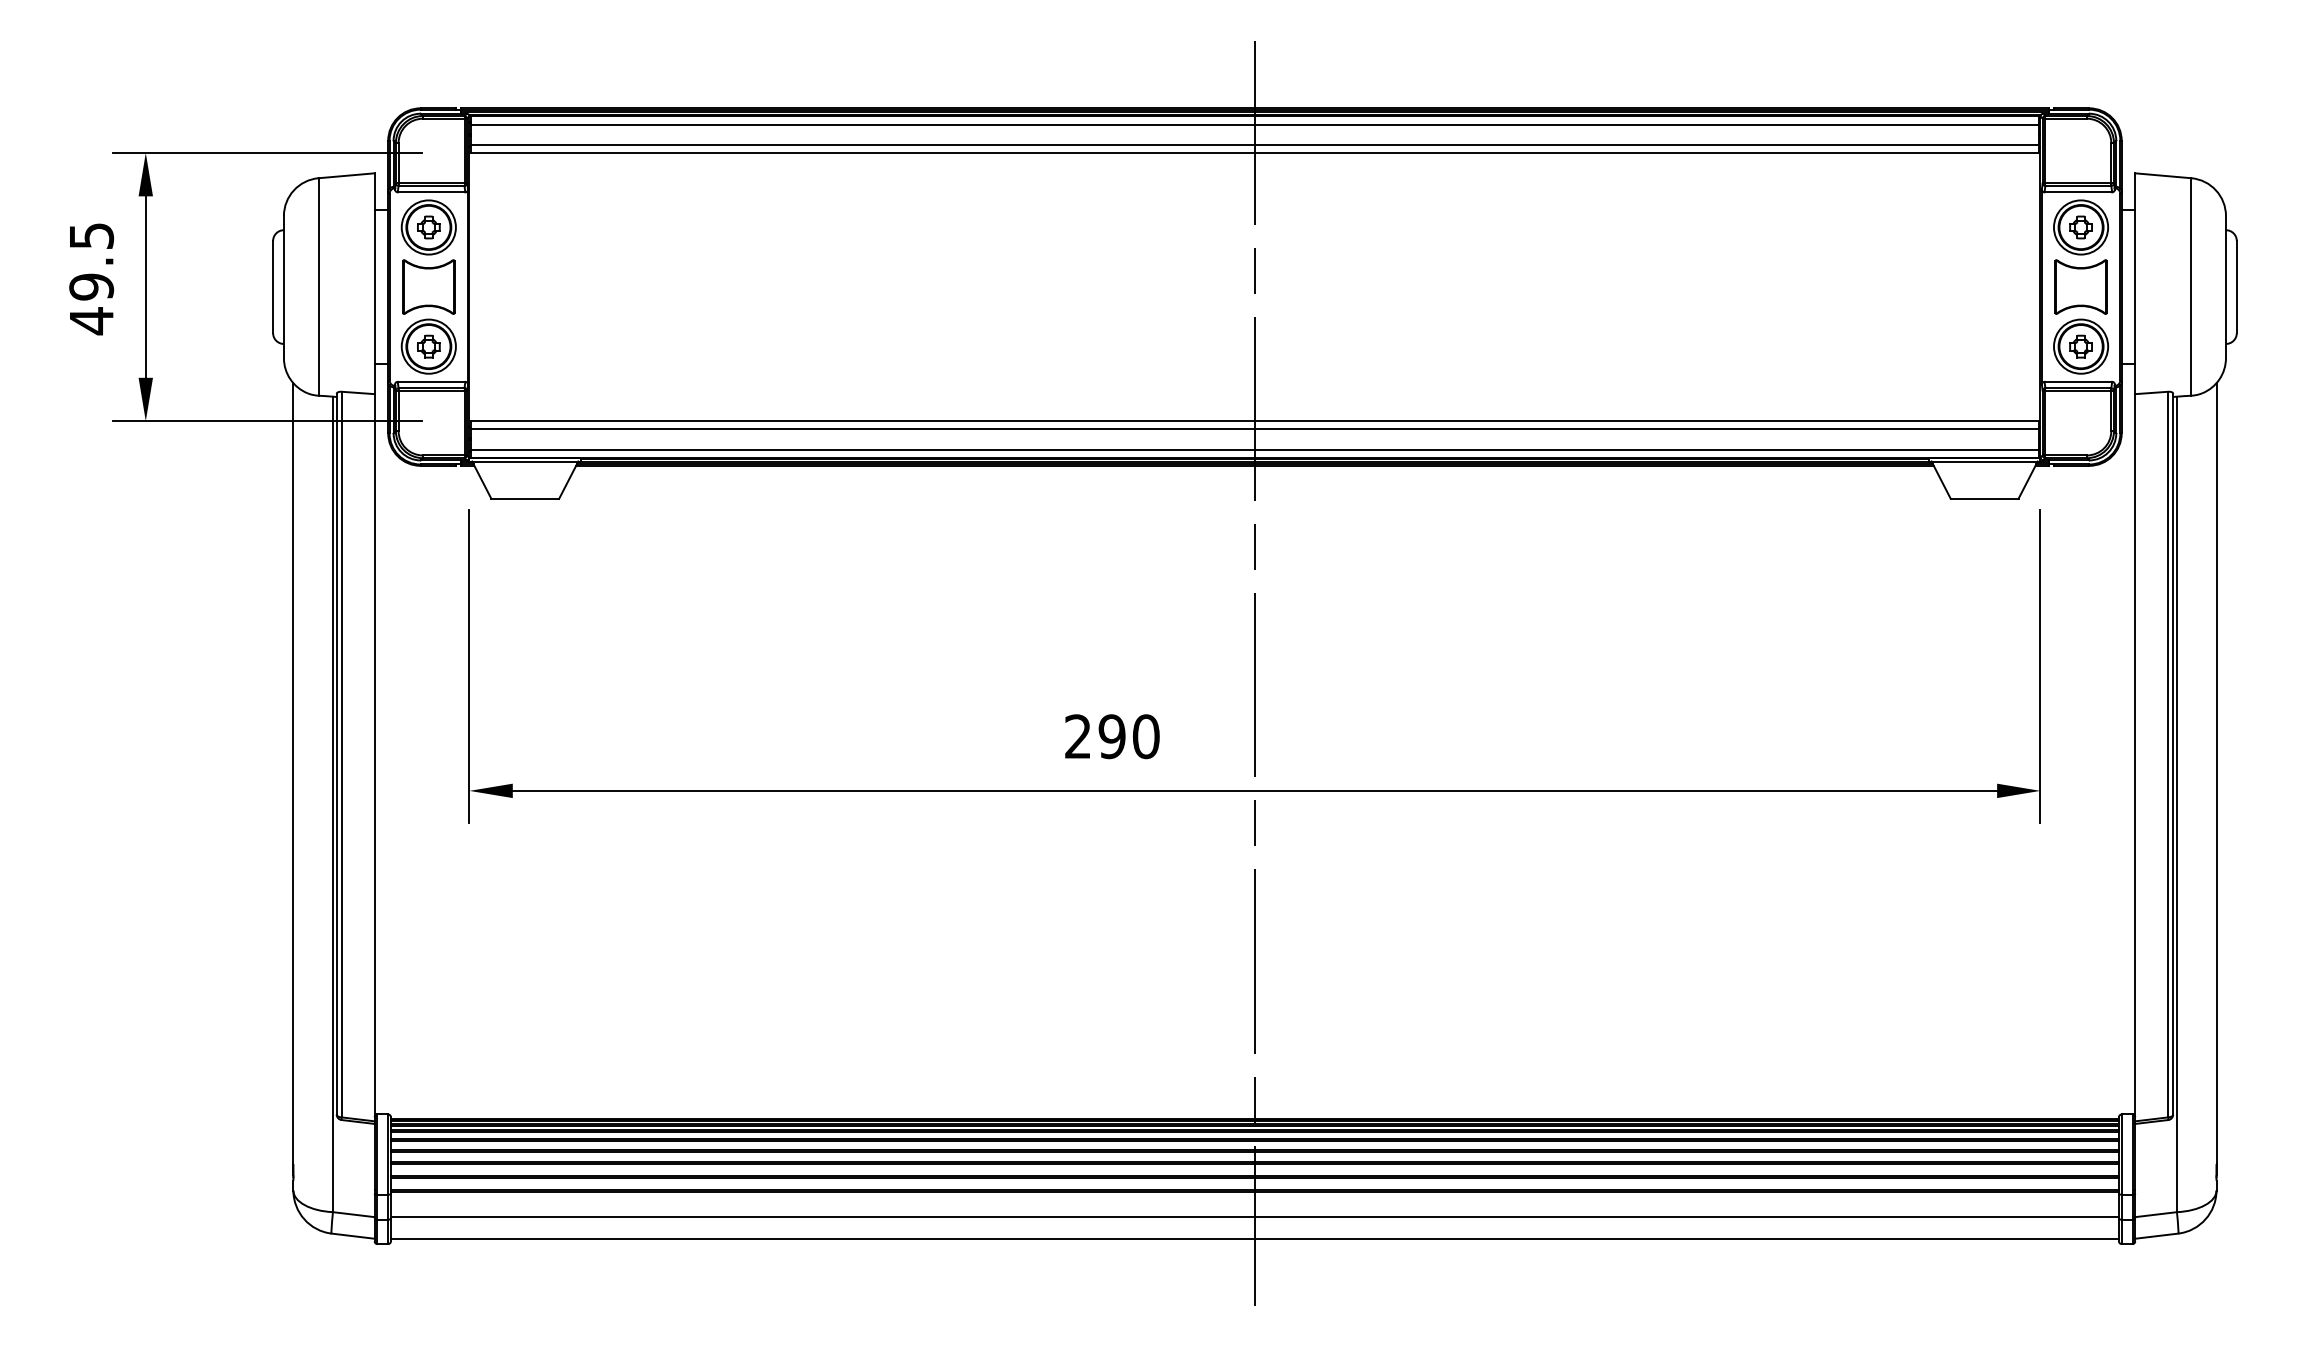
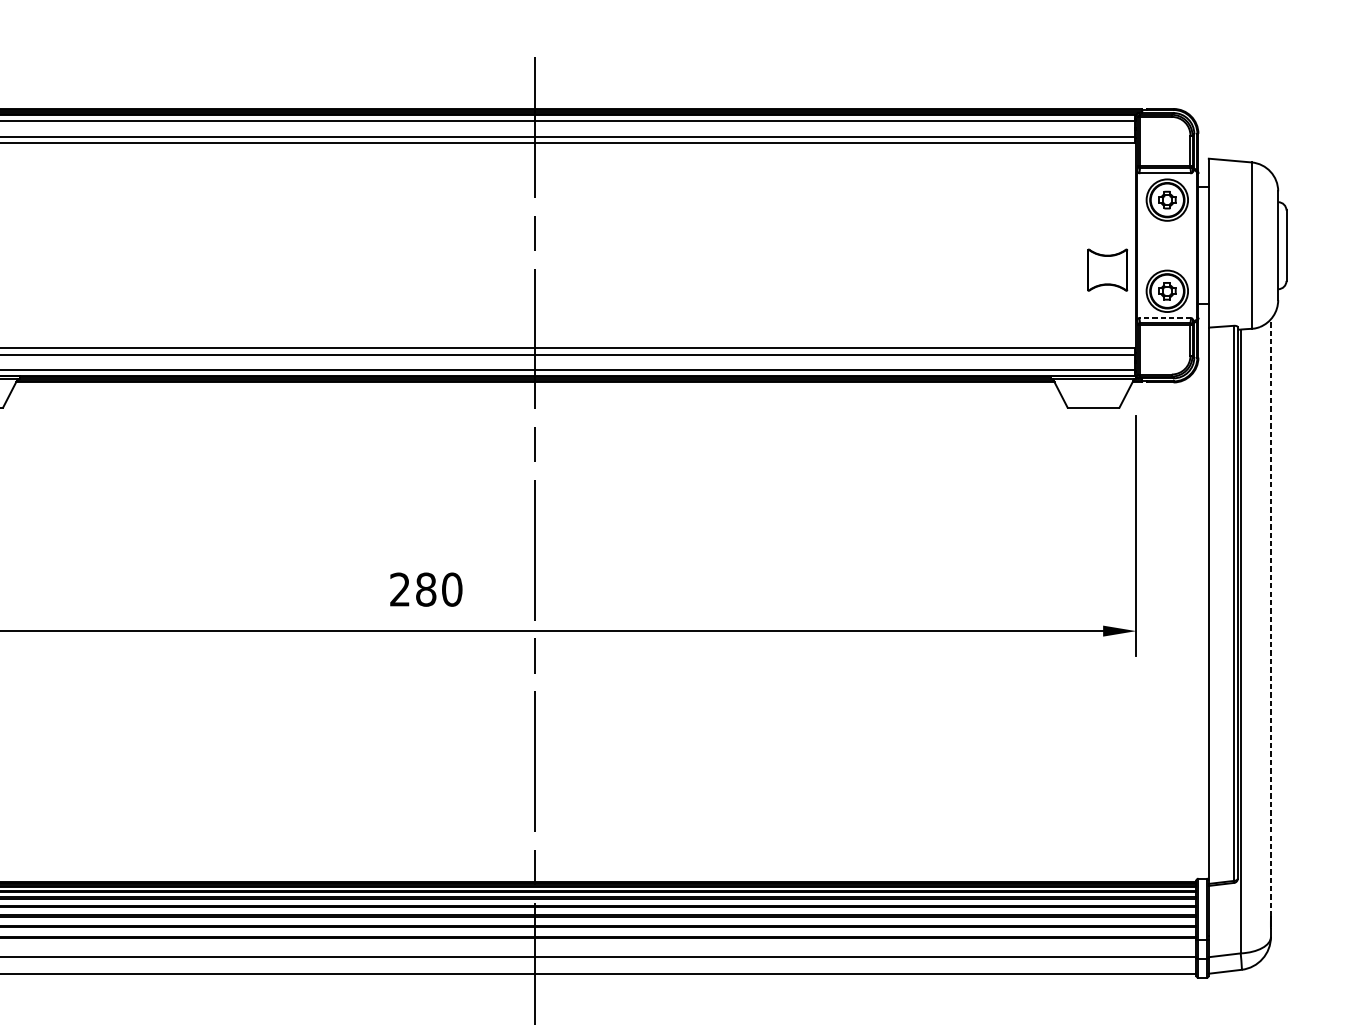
part: (2080, 286) -> (1107, 269), moved
line: (2078, 381) -> (1165, 317), solid -> dashed
text: (1111, 736) -> (425, 589), 290 -> 280
line: (2216, 773) -> (1270, 617), solid -> dashed

